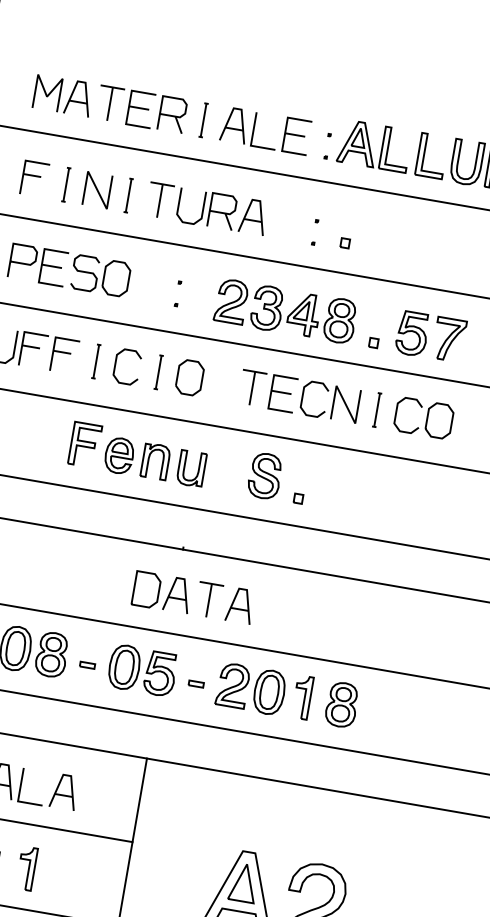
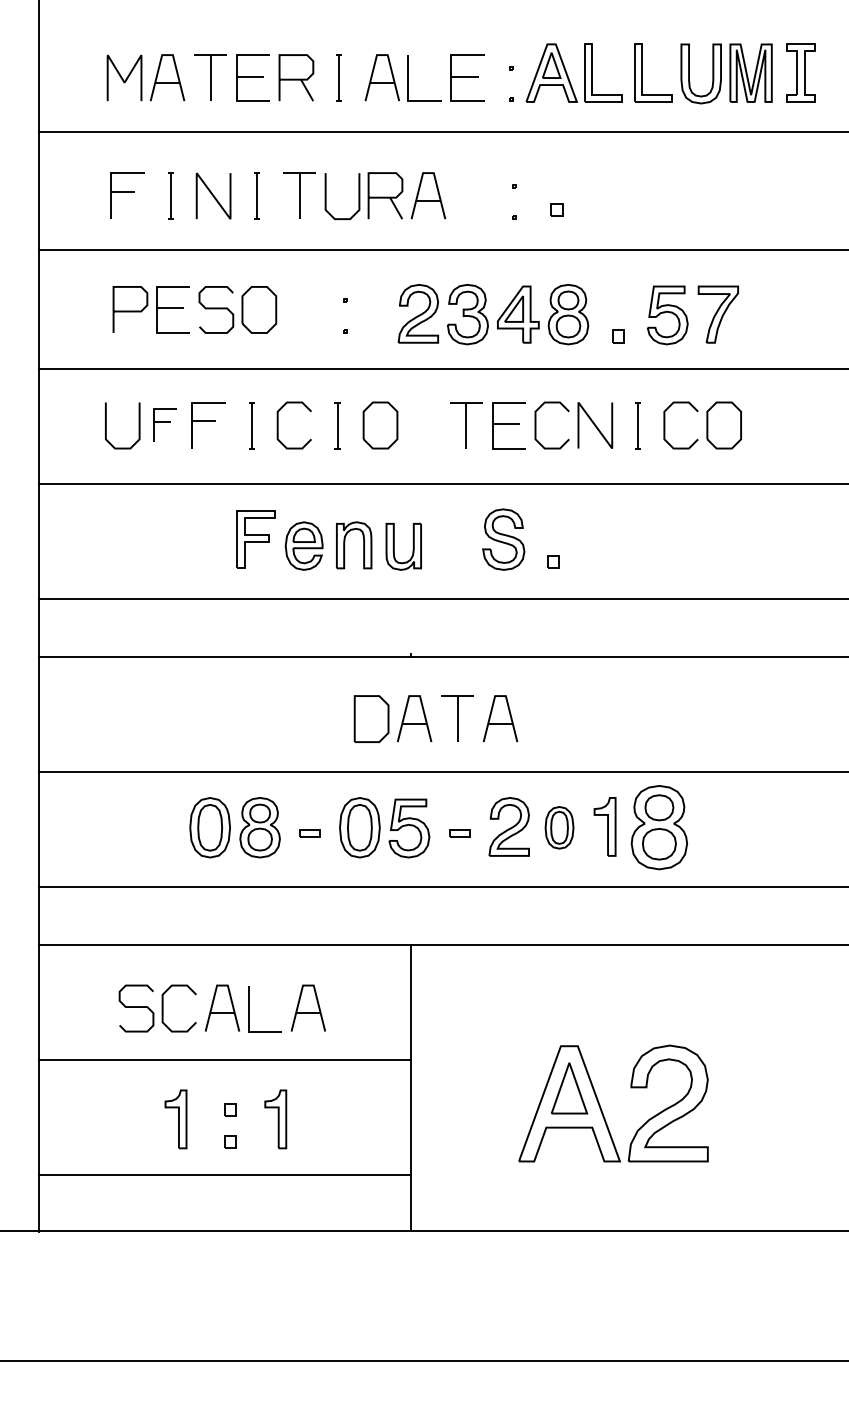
part: (33, 350) -> (165, 425), size x0.7
part: (269, 692) -> (559, 827), size x0.7
part: (342, 704) -> (659, 827), size x1.4

